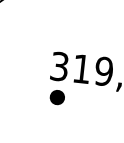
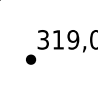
part: (58, 97) -> (31, 59), moved

